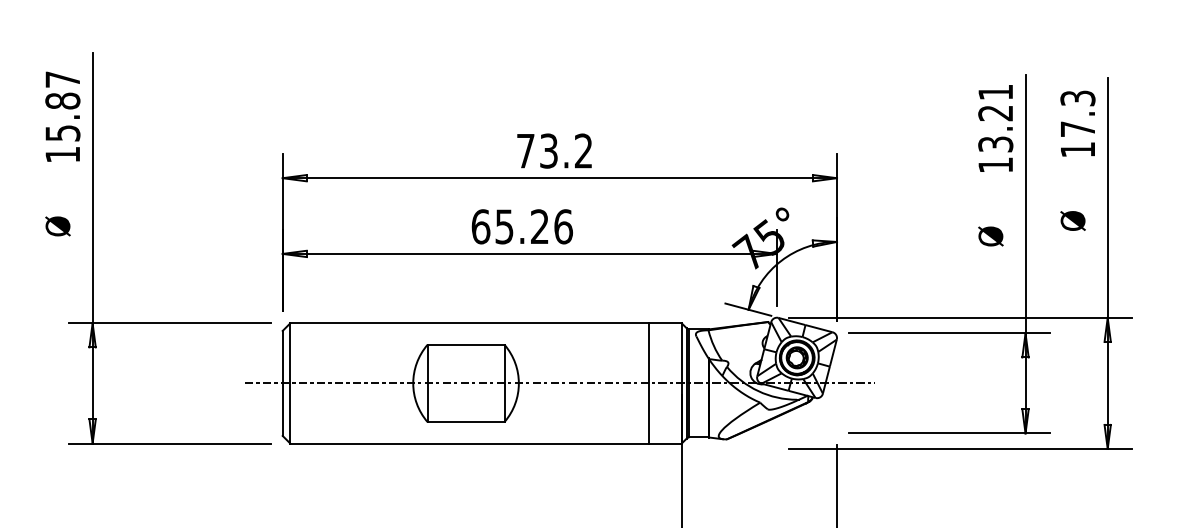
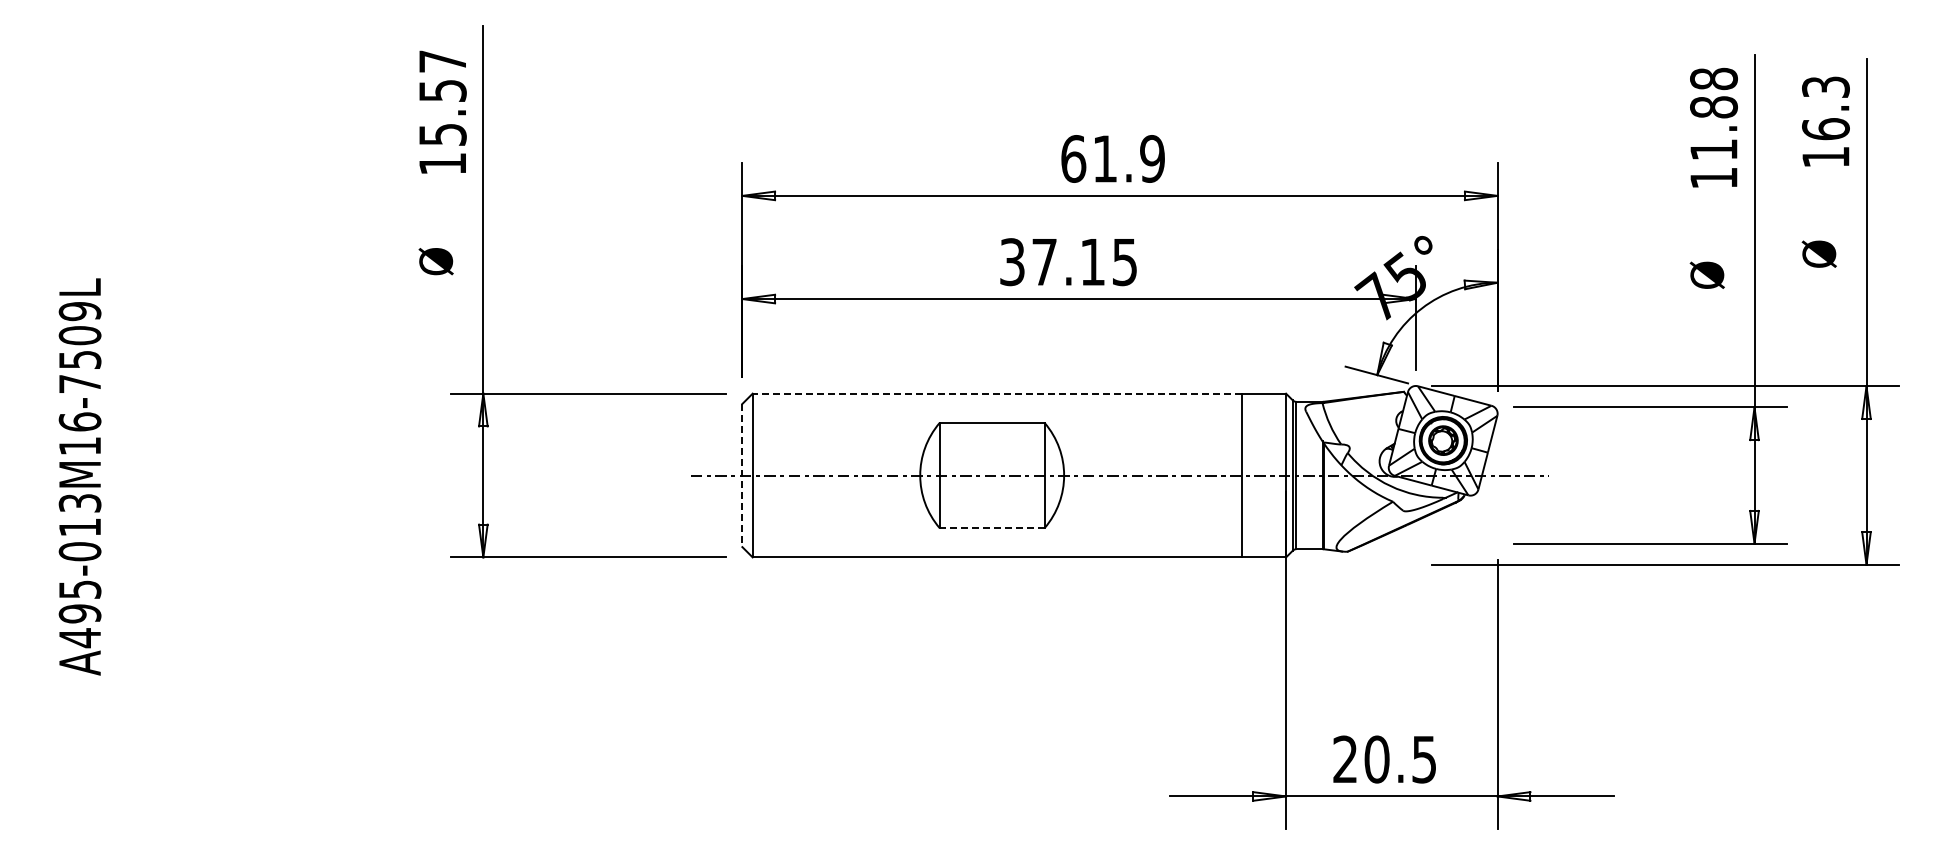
text: (62, 100) -> (442, 90), 15.87 -> 15.57
text: (995, 117) -> (1713, 113), 13.21 -> 11.88
text: (1077, 129) -> (1825, 129), 17.3 -> 16.3
text: (554, 150) -> (1112, 158), 73.2 -> 61.9
text: (522, 227) -> (1068, 262), 65.26 -> 37.15
line: (469, 323) -> (997, 393), solid -> dashed
line: (282, 383) -> (742, 475), solid -> dashed
line: (466, 422) -> (992, 528), solid -> dashed

